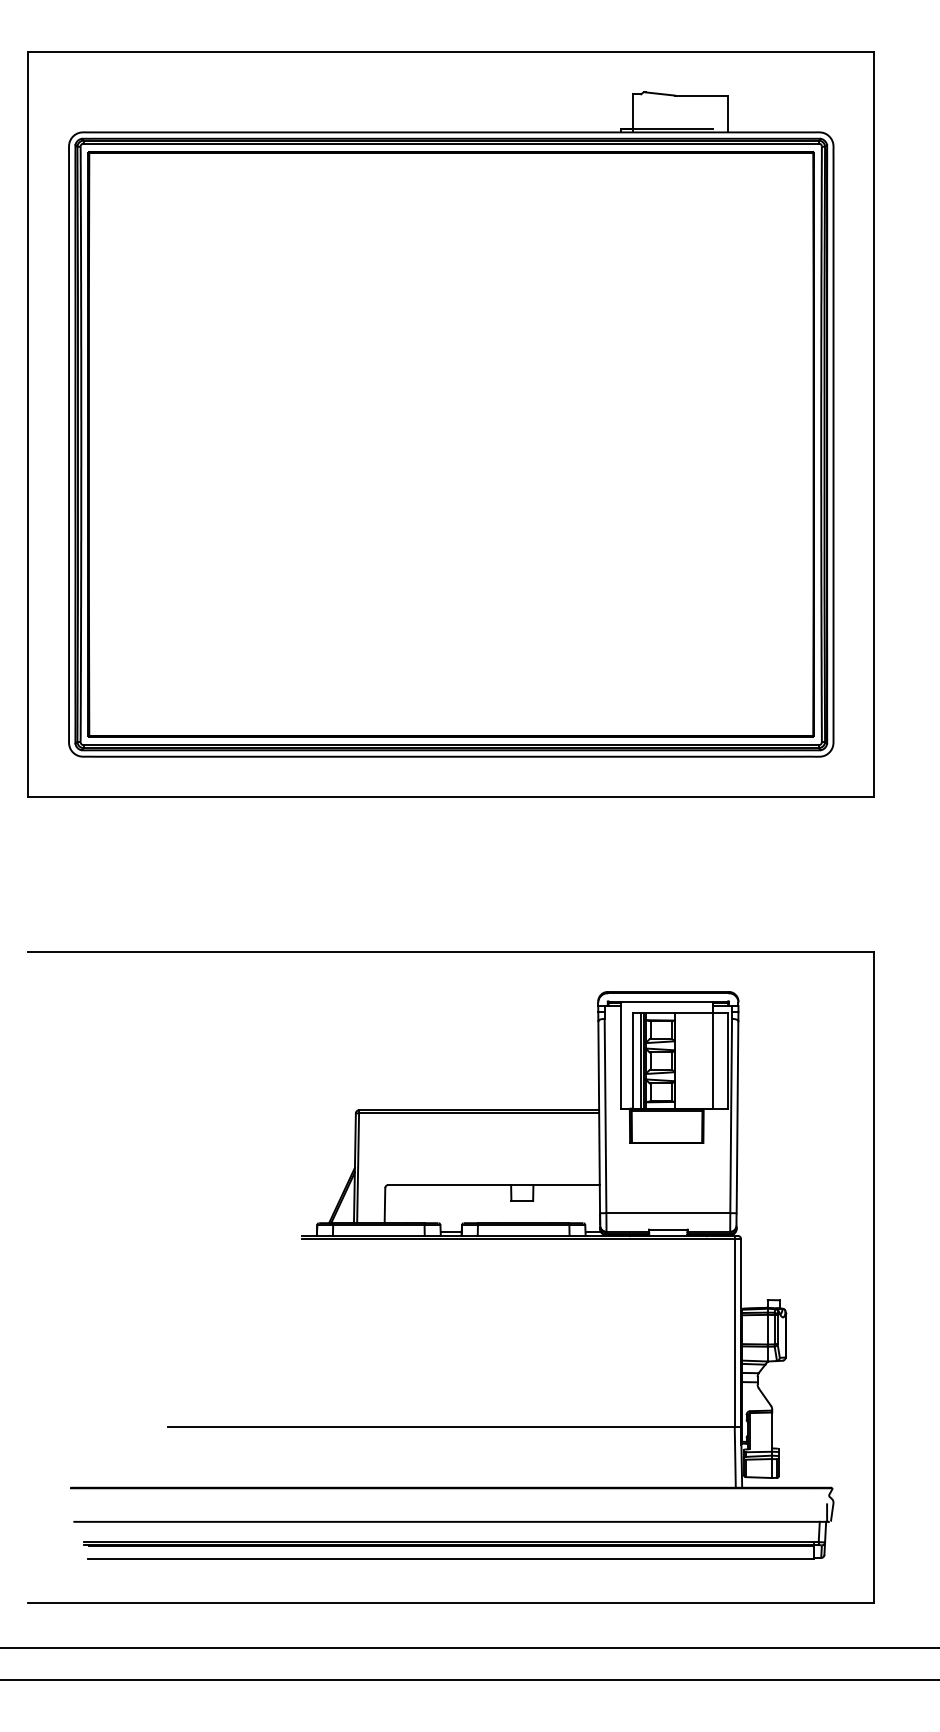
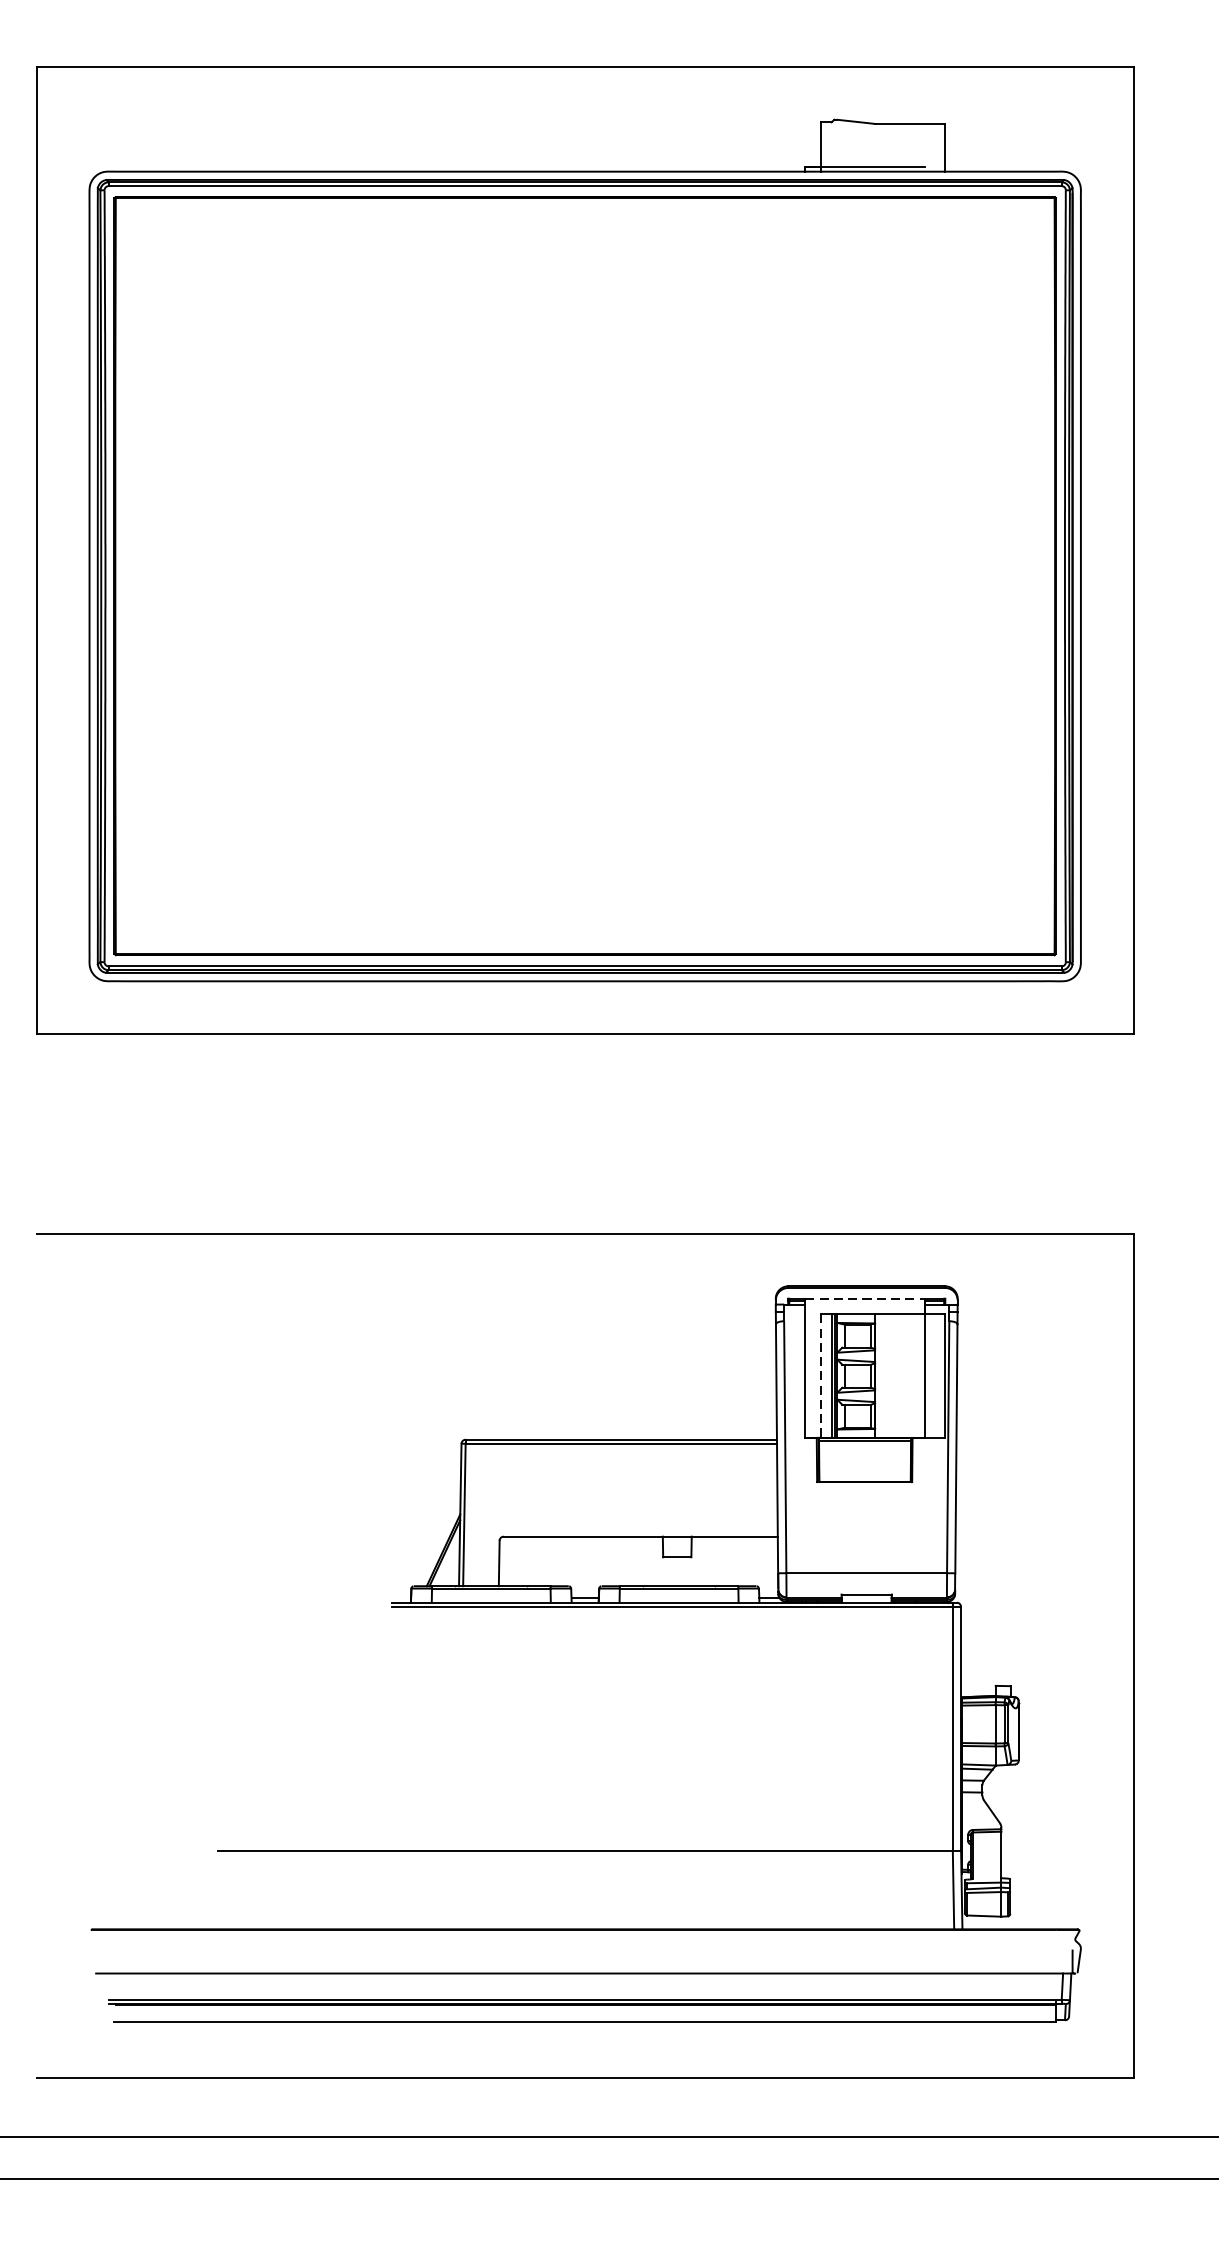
line: (666, 1001) -> (864, 1298), solid -> dashed
line: (632, 1061) -> (820, 1376), solid -> dashed

